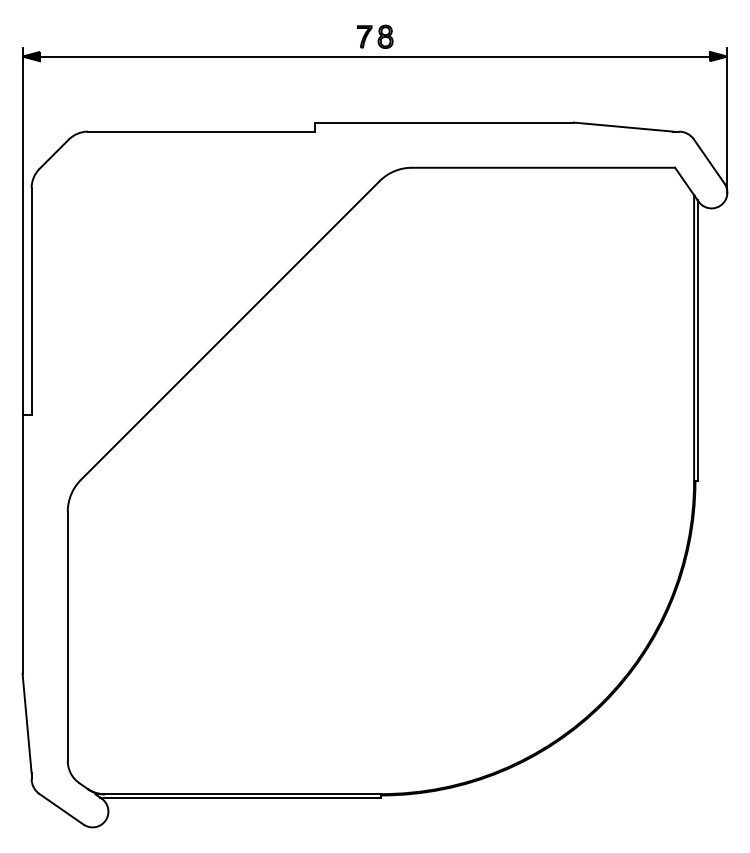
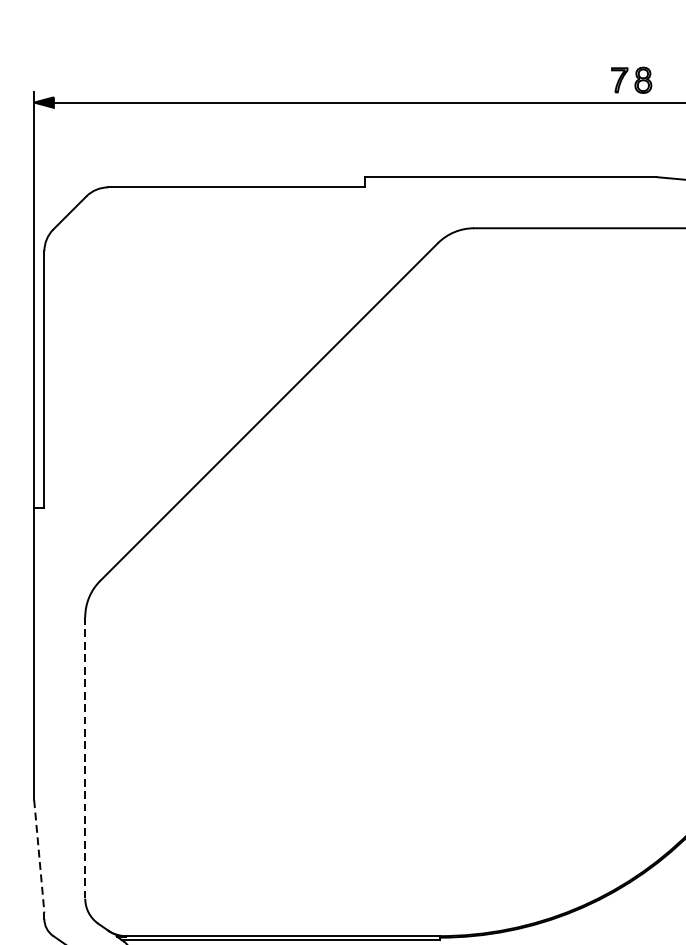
part: (375, 36) -> (631, 79), moved
line: (67, 636) -> (84, 758), solid -> dashed
line: (27, 723) -> (39, 856), solid -> dashed

